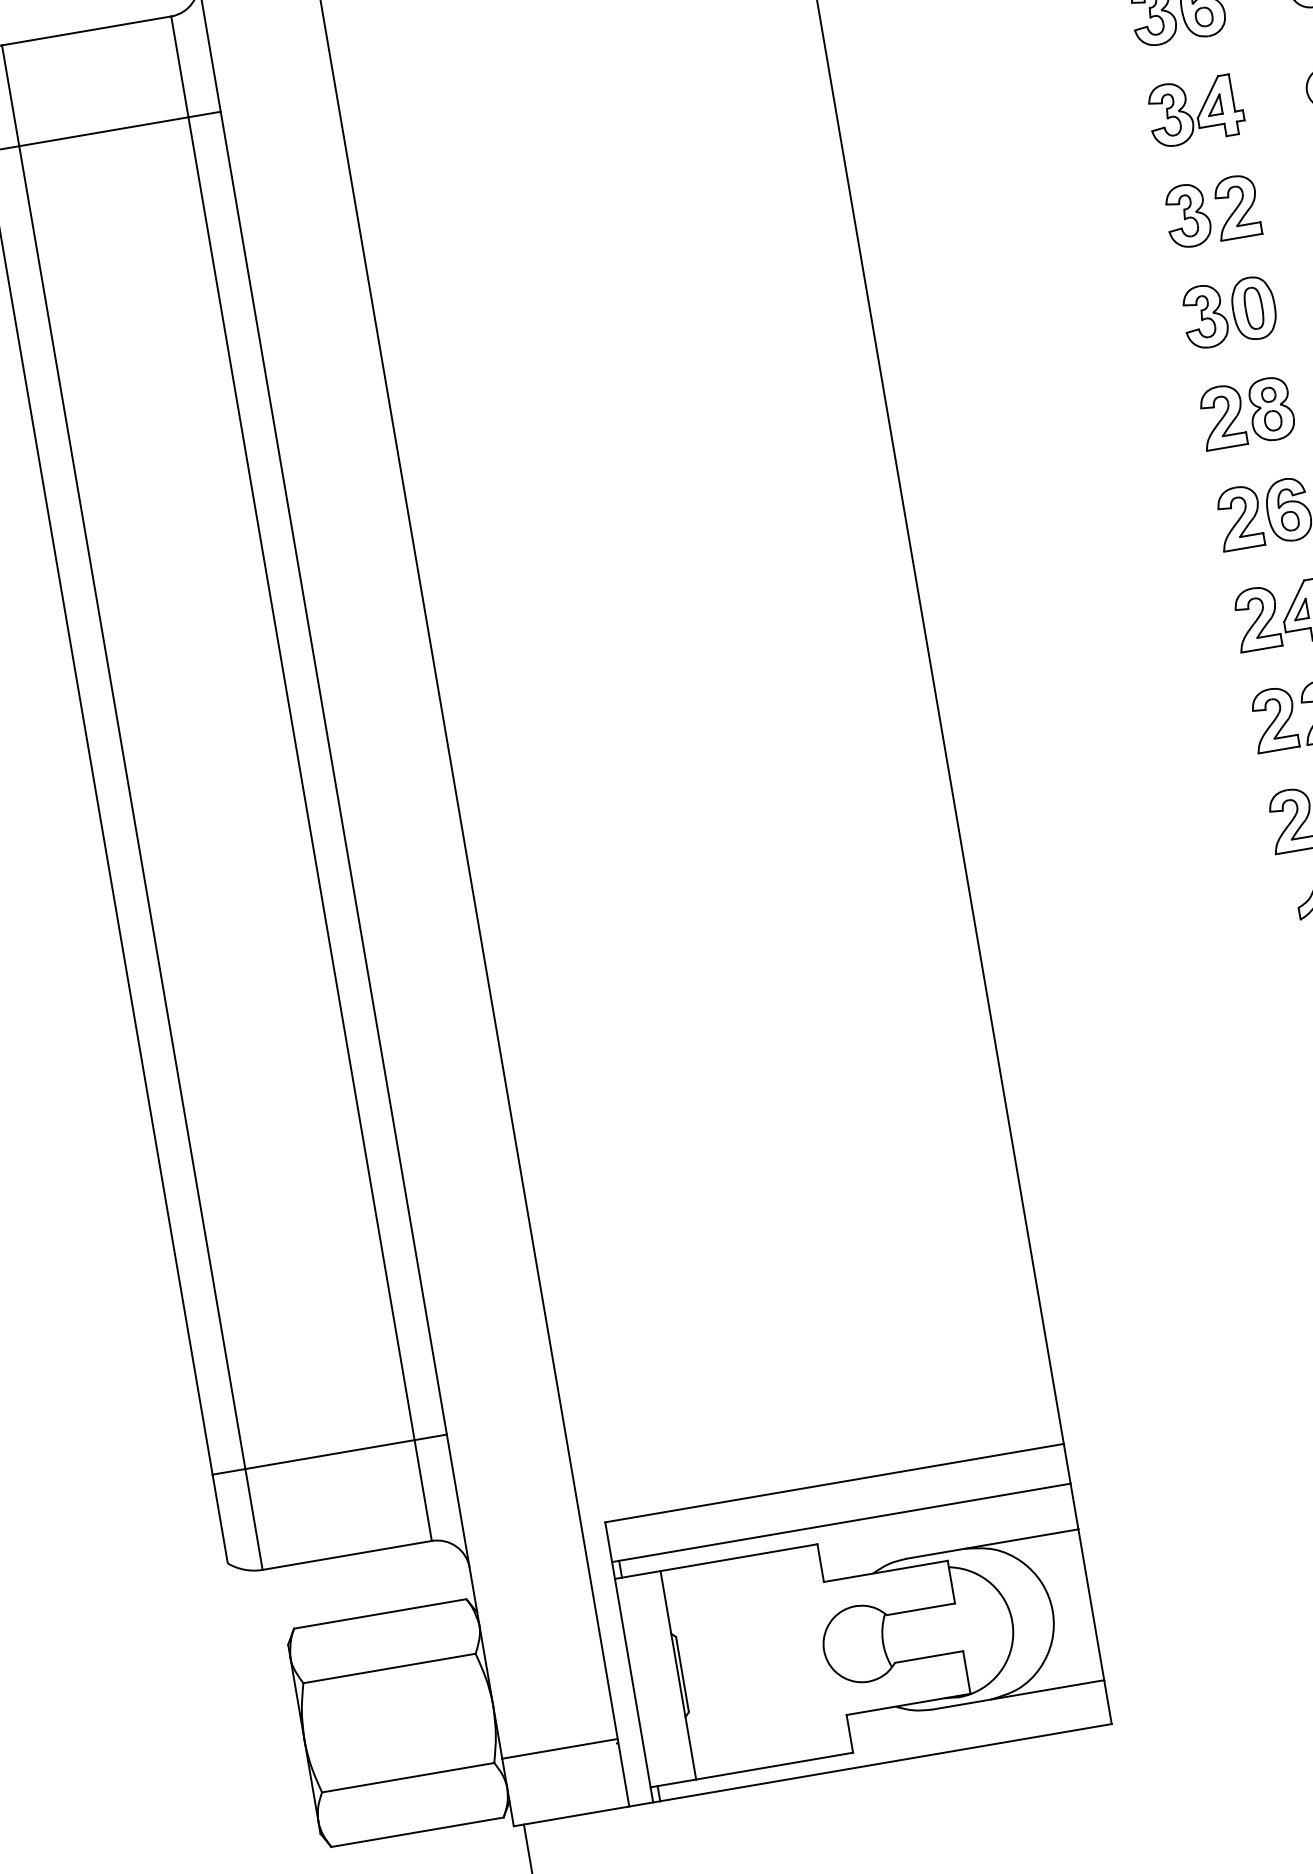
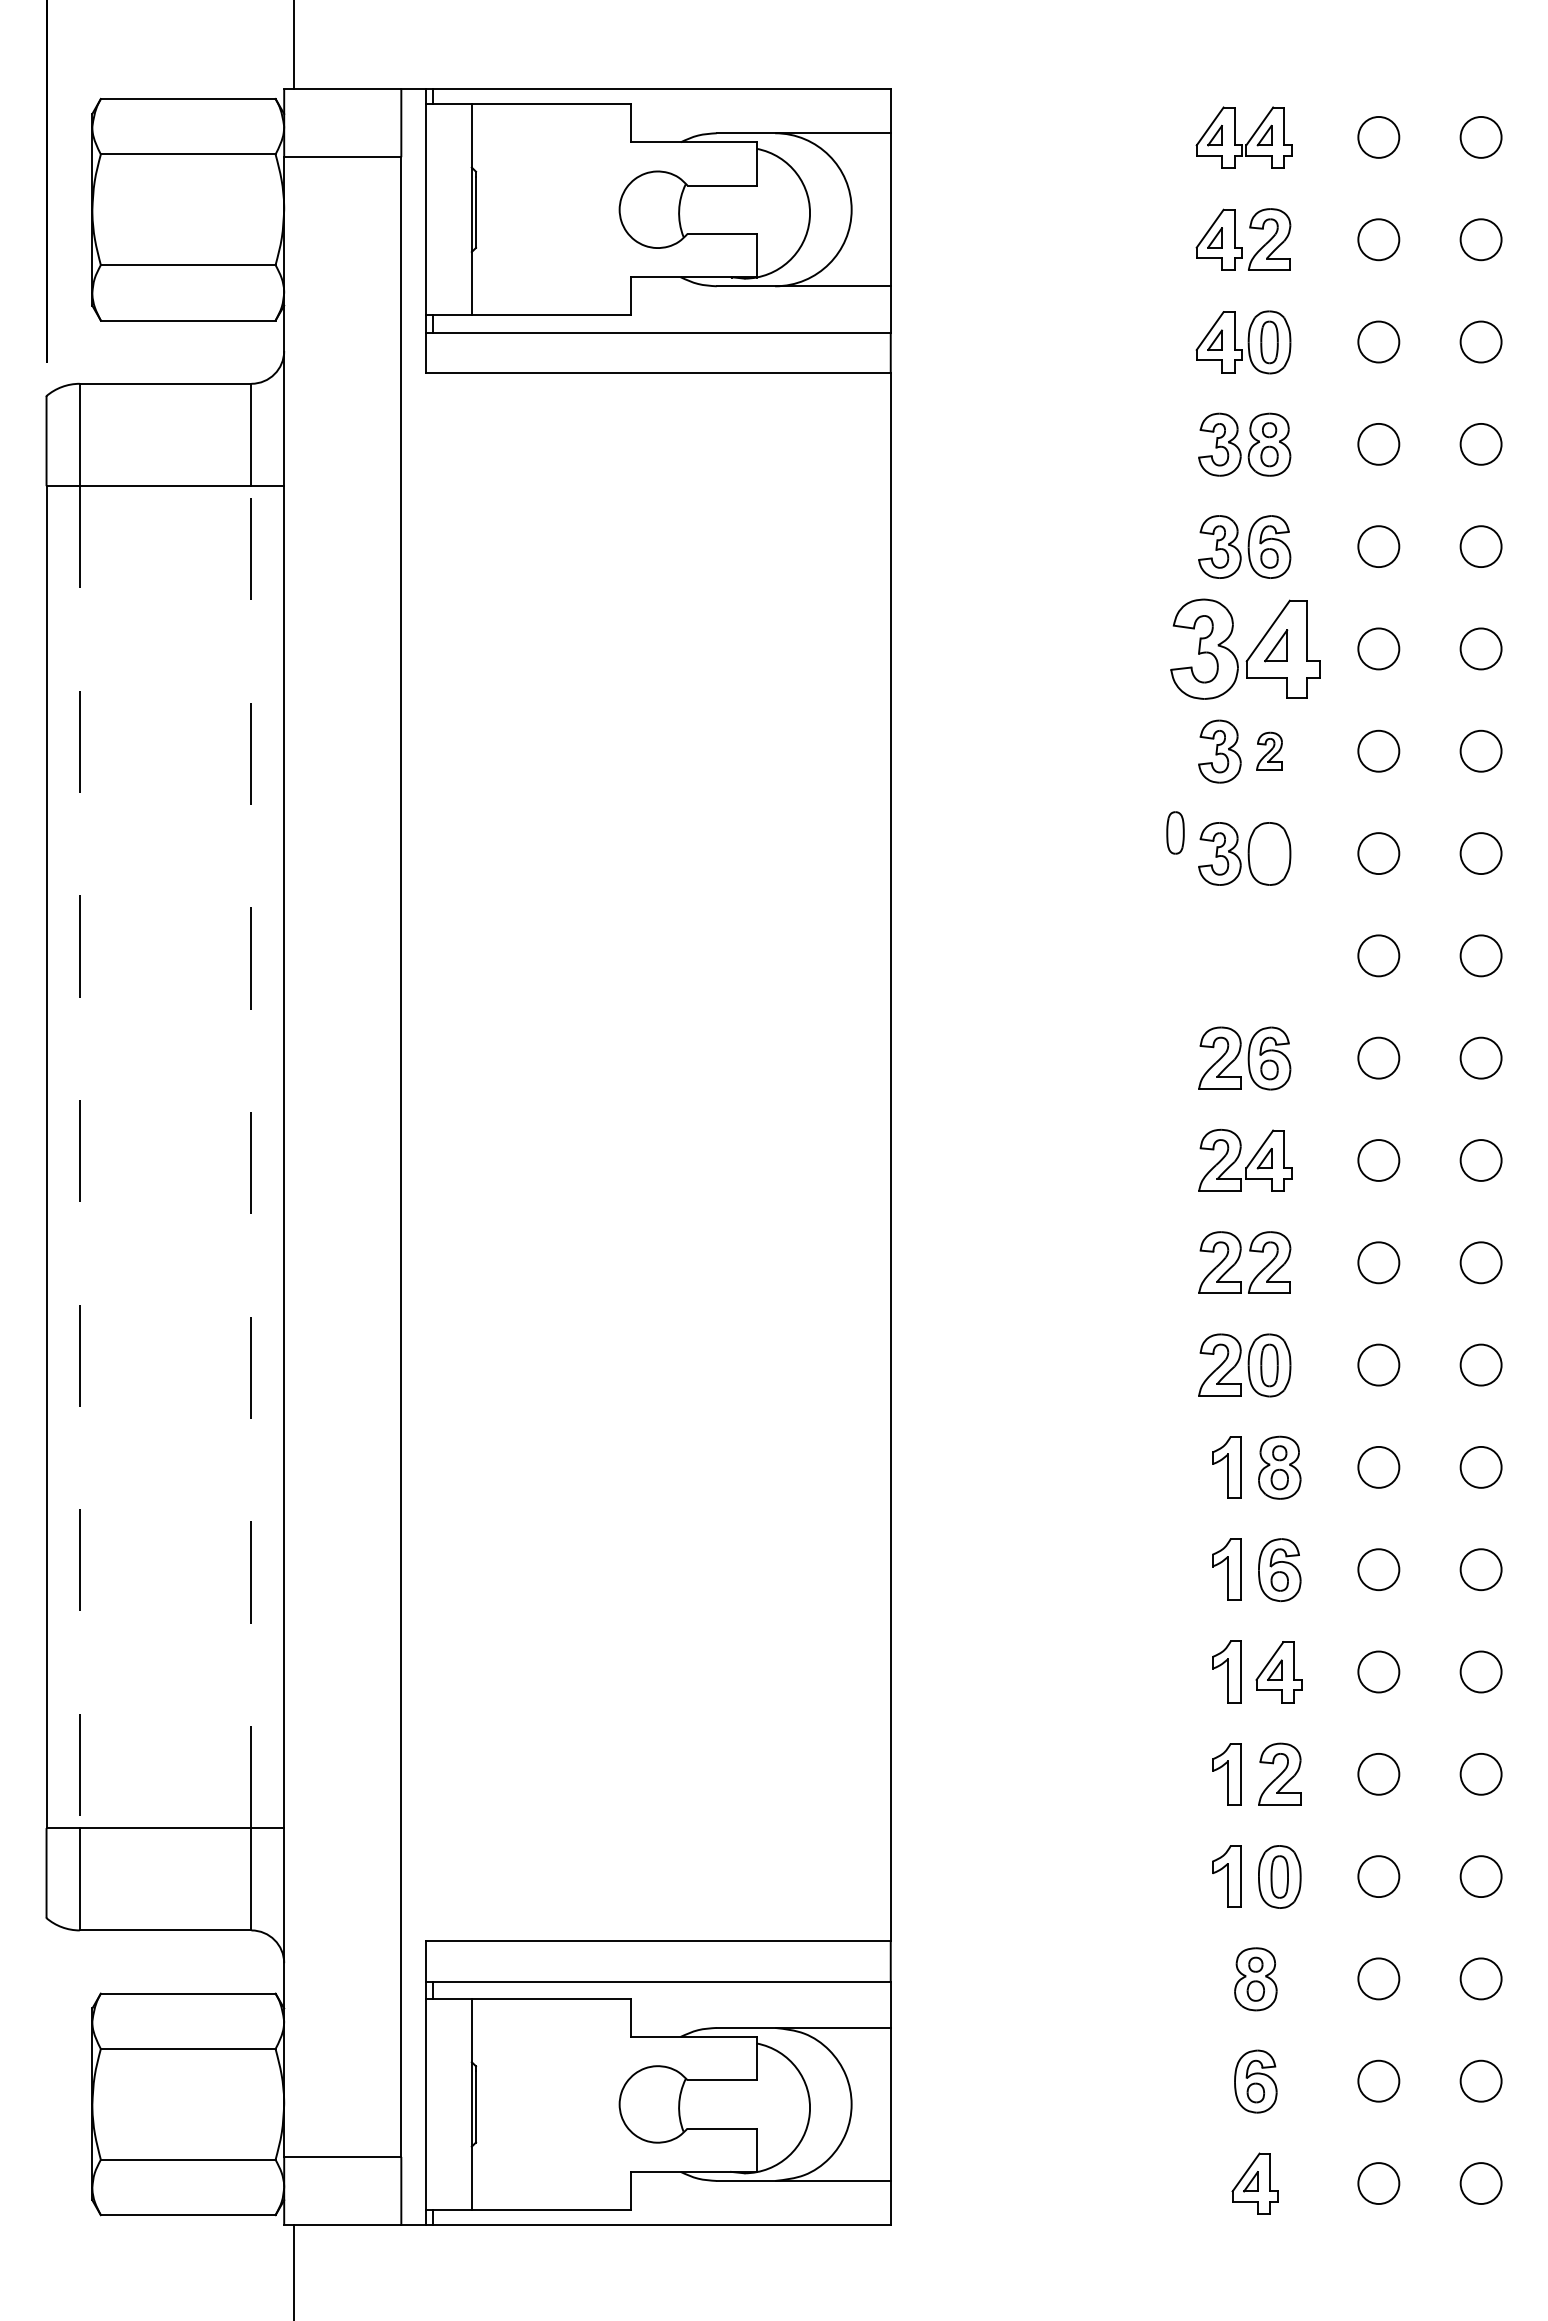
part: (1195, 110) -> (1245, 649), size x1.6
part: (1236, 206) -> (1269, 750), size x0.6
part: (1253, 307) -> (1175, 832), moved
part: (1252, 414) -> (1250, 958), removed
line: (301, 778) -> (251, 1156), solid -> dashed
line: (132, 808) -> (79, 1157), solid -> dashed

